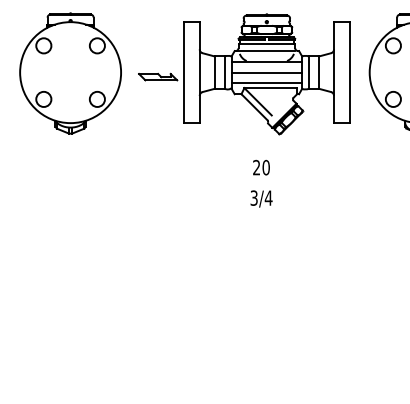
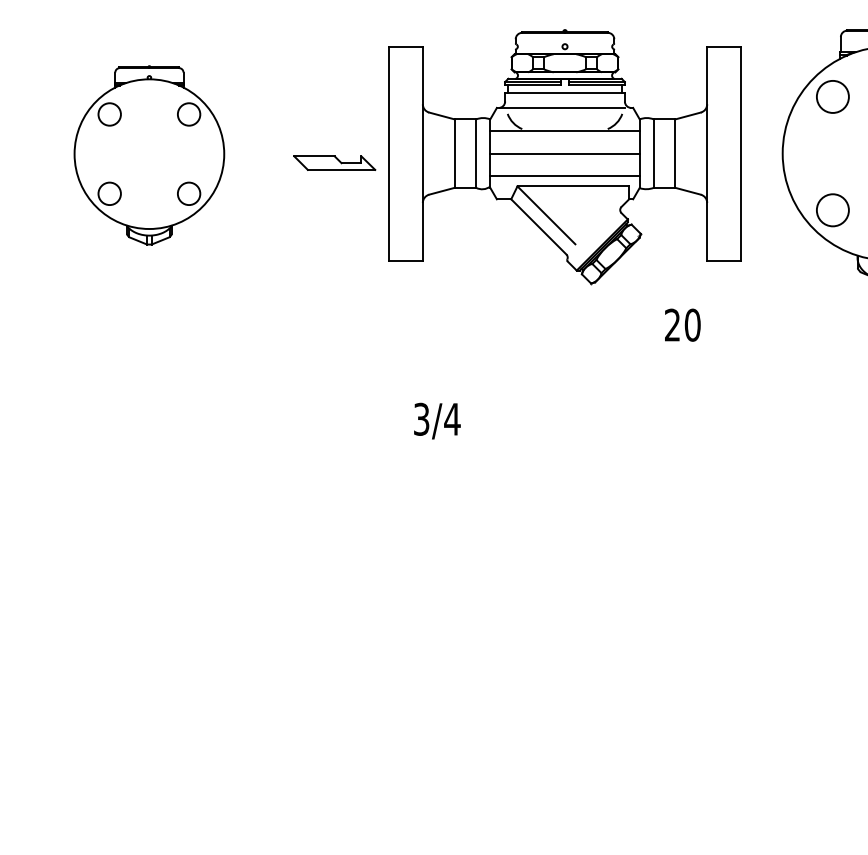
part: (70, 73) -> (149, 155), size x0.7
text: (261, 167) -> (682, 324), moved
text: (261, 198) -> (437, 420), moved

